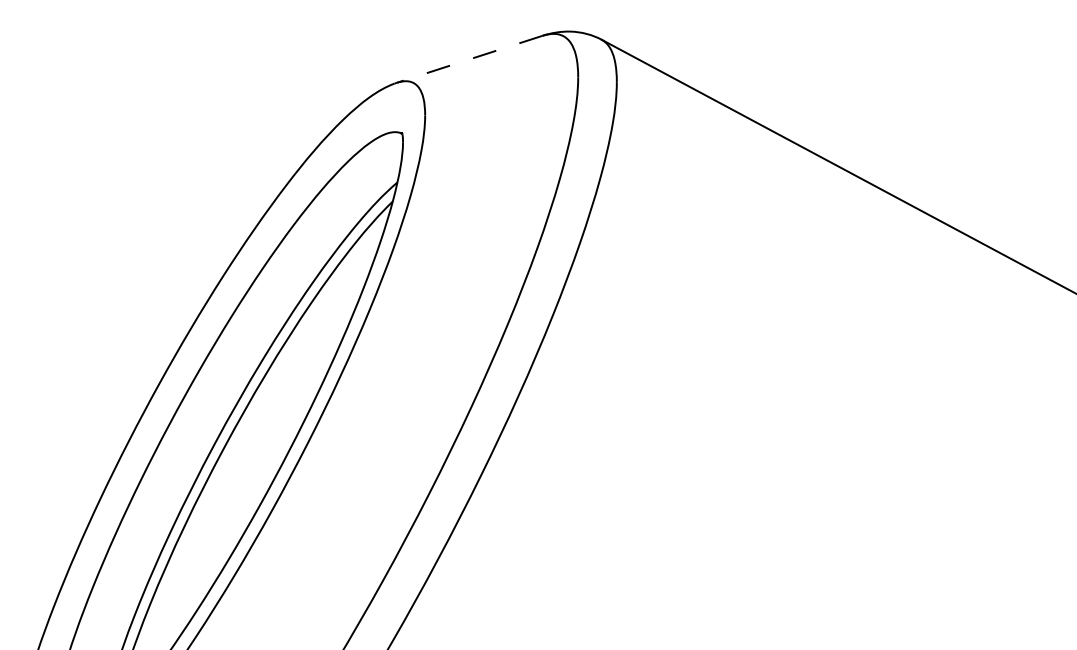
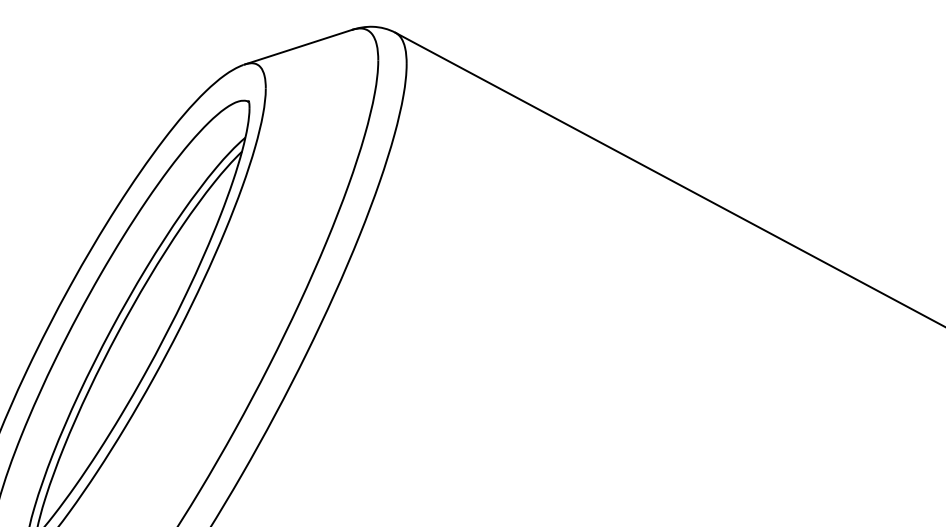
line: (469, 59) -> (298, 47), dashed -> solid

